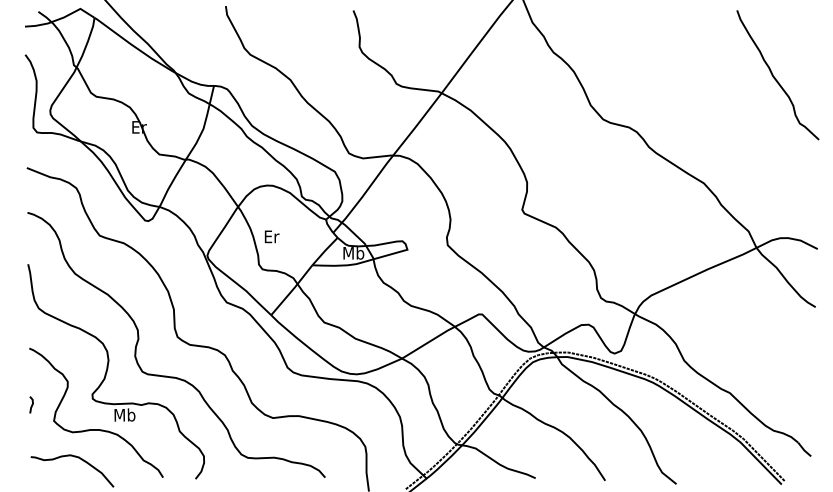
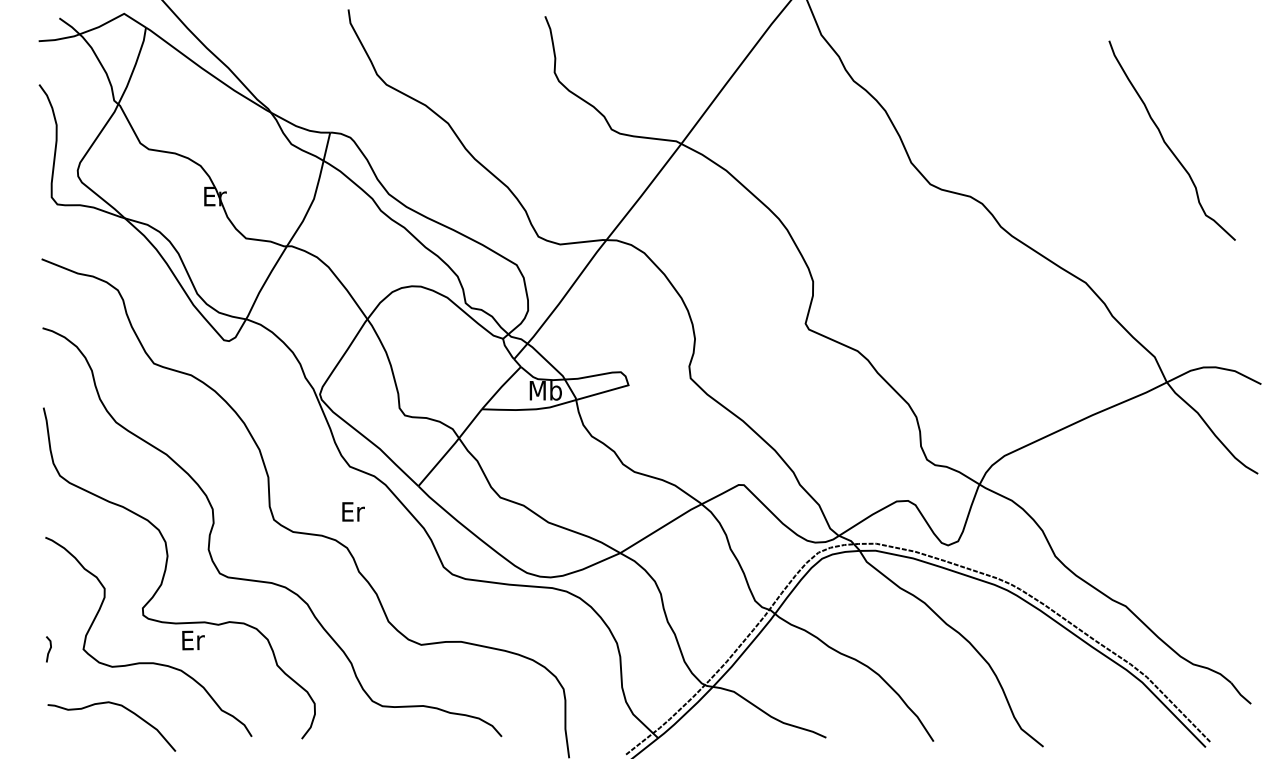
curve: (775, 77) -> (1168, 144), moved
text: (271, 236) -> (352, 511), moved
line: (31, 404) -> (48, 648), moved
text: (124, 414) -> (192, 639), Mb -> Er

